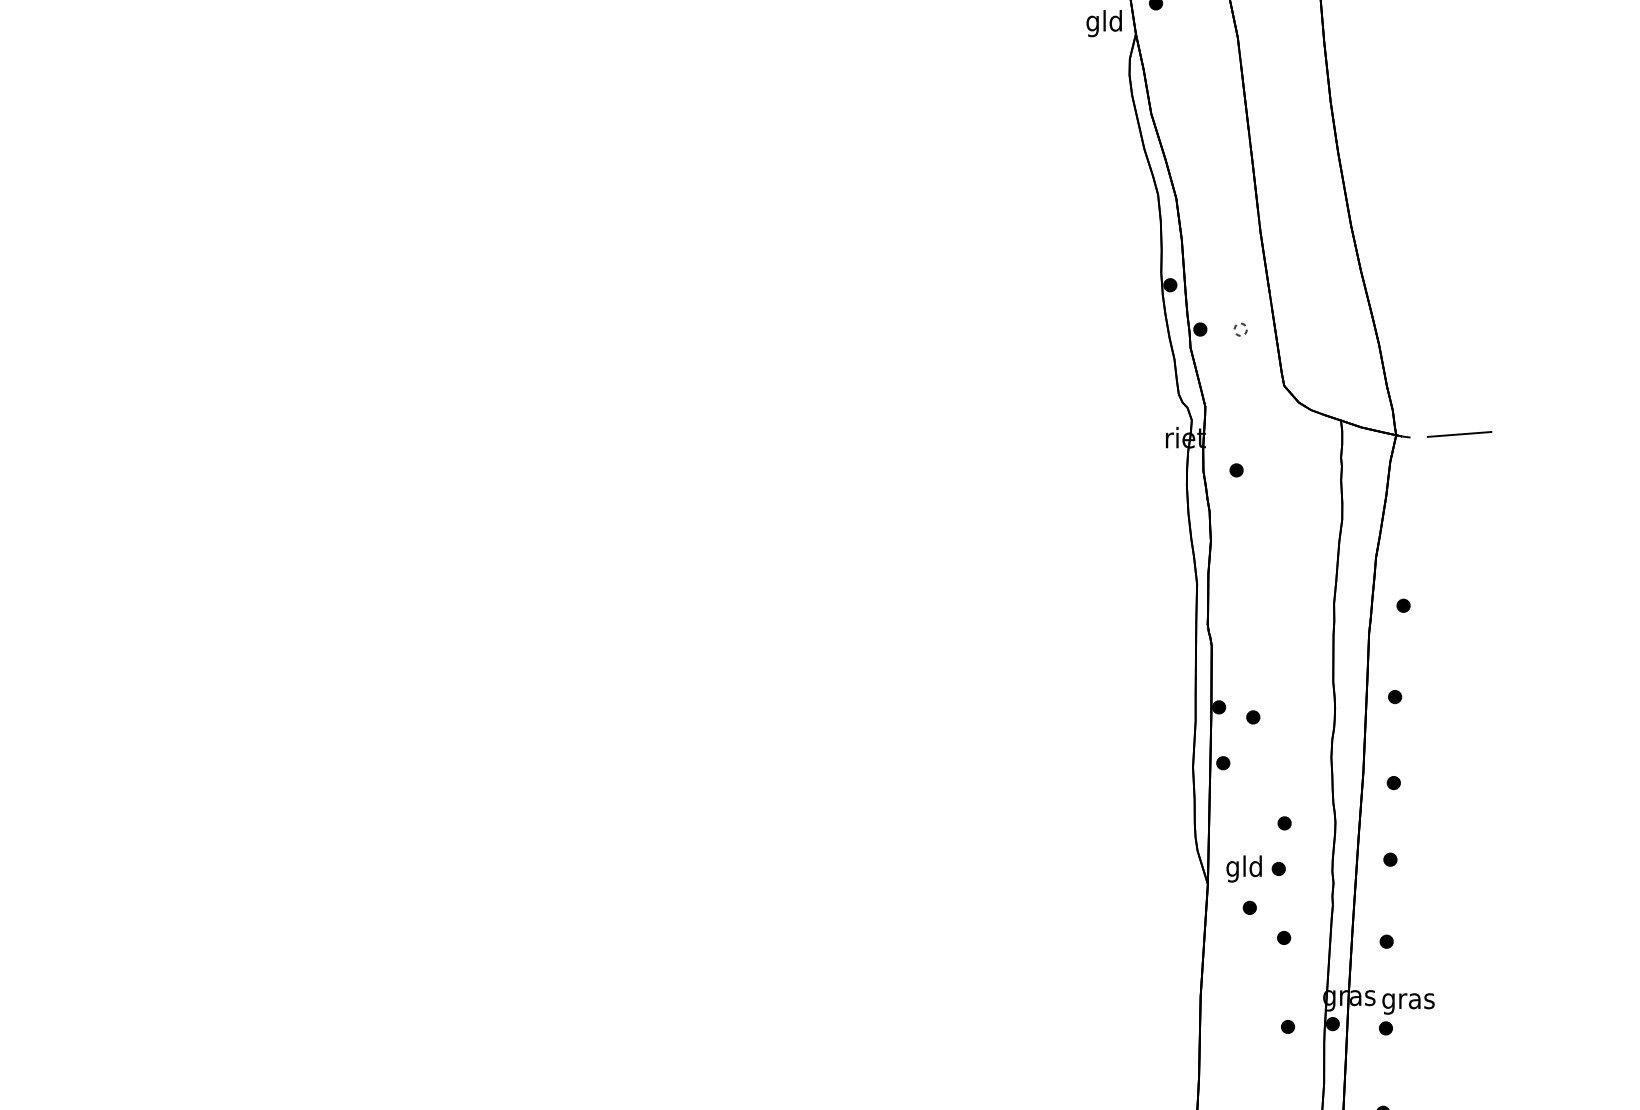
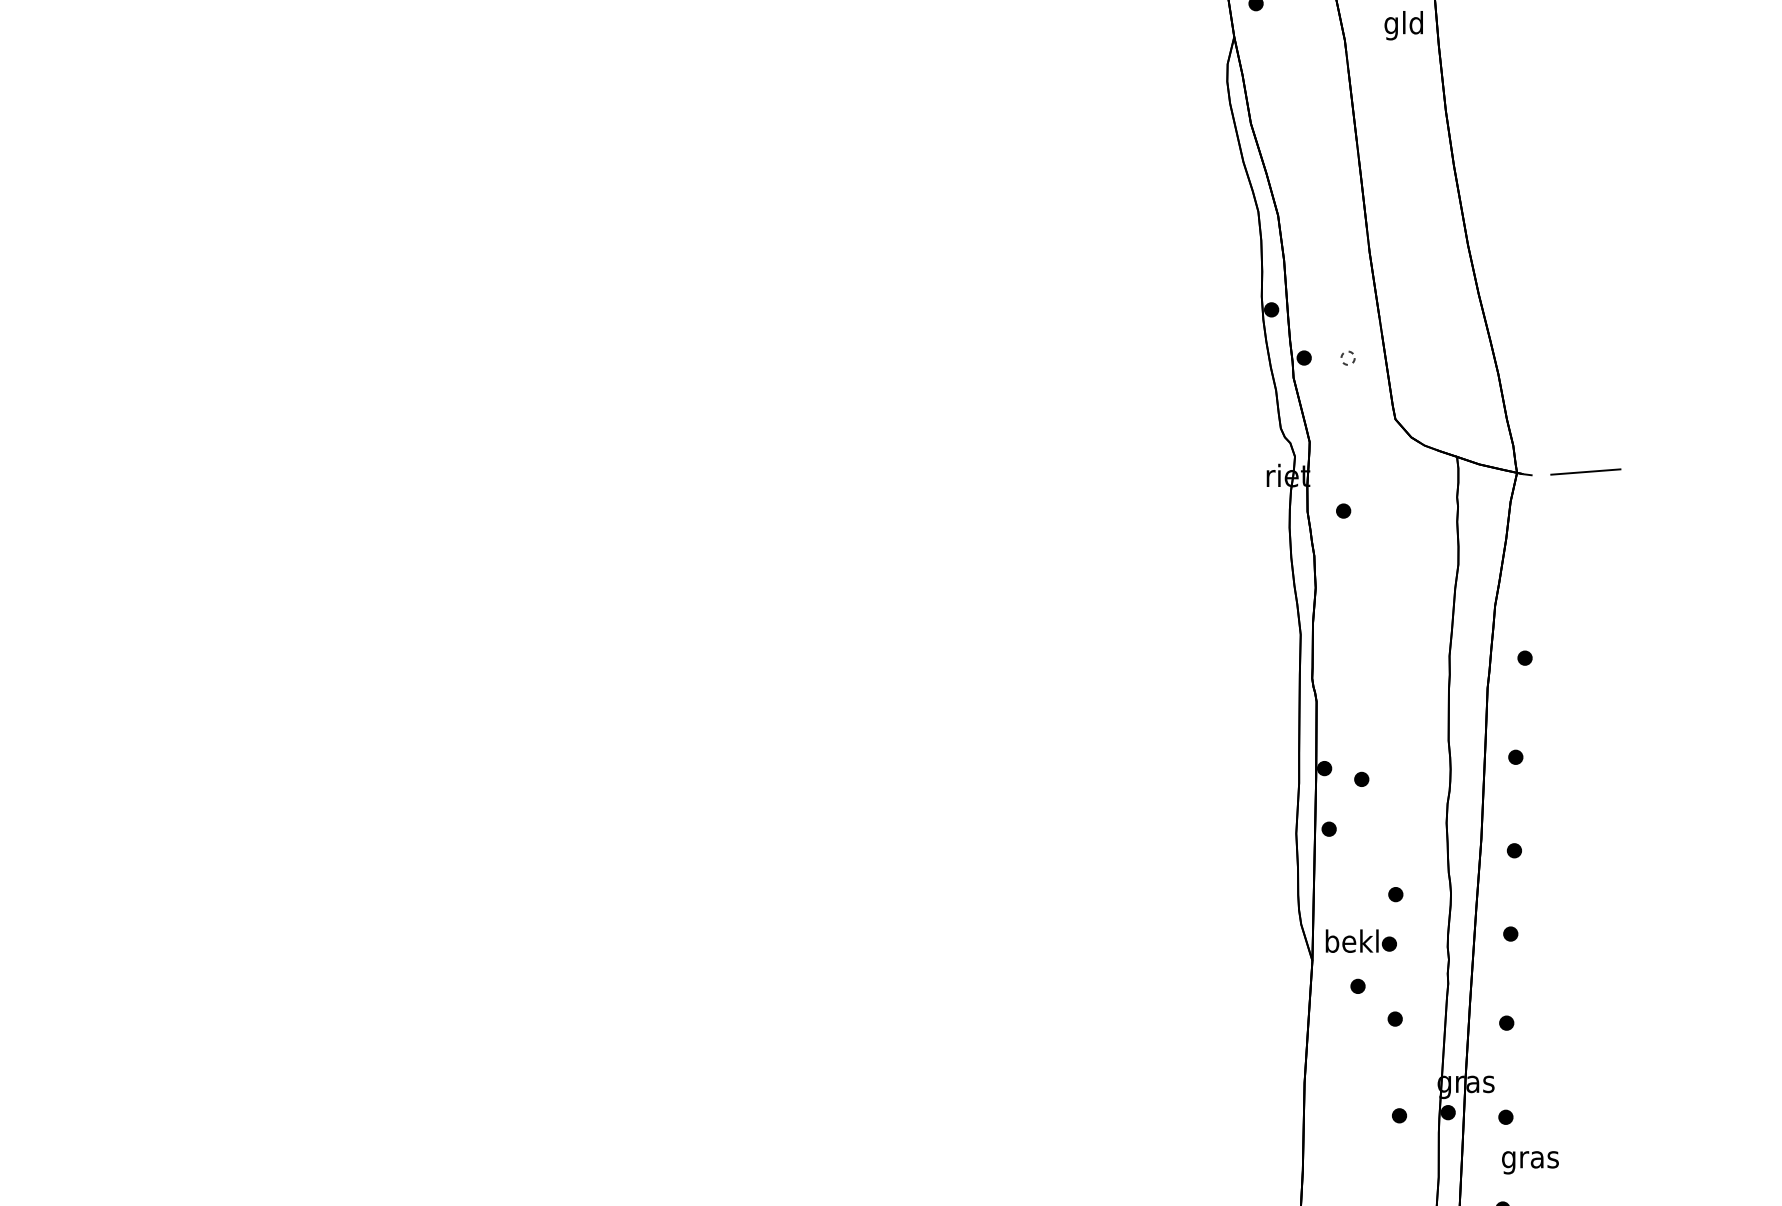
text: (1103, 23) -> (1403, 25), moved
text: (1243, 868) -> (1351, 943), gld -> bekl
text: (1408, 1003) -> (1530, 1162), moved

